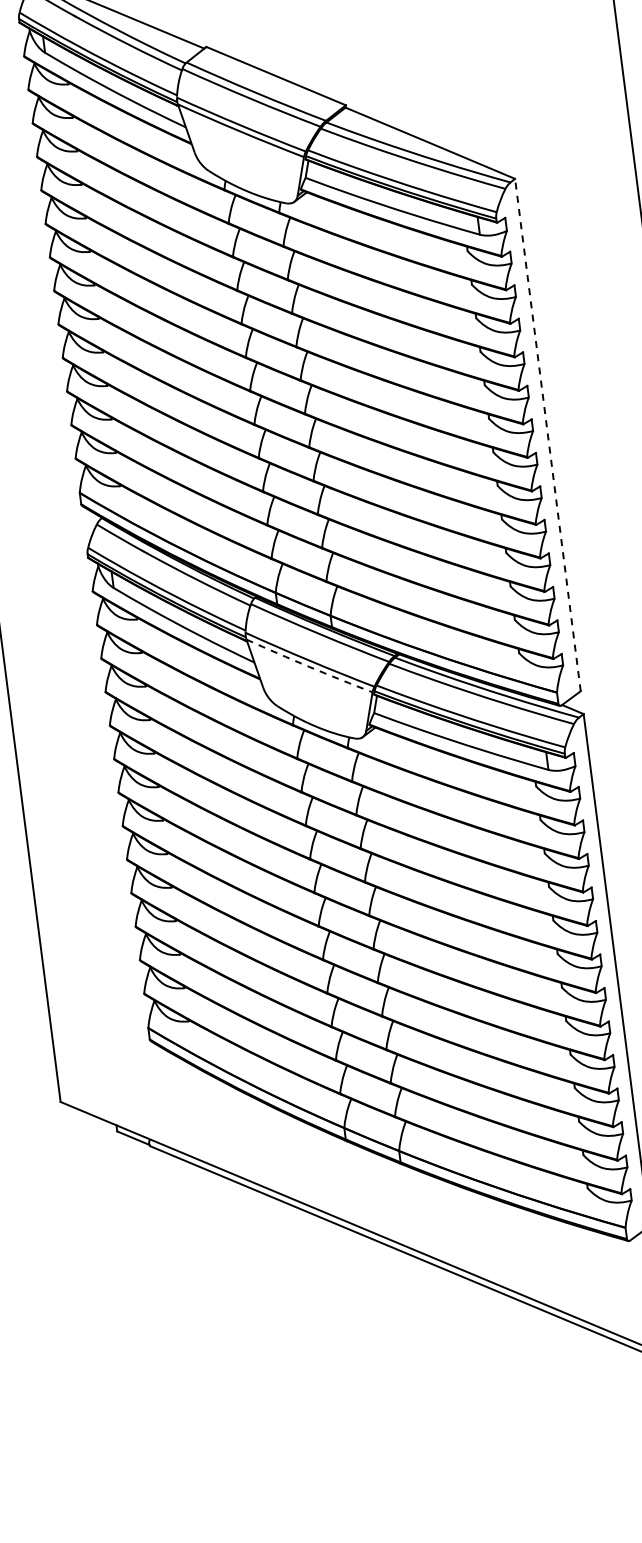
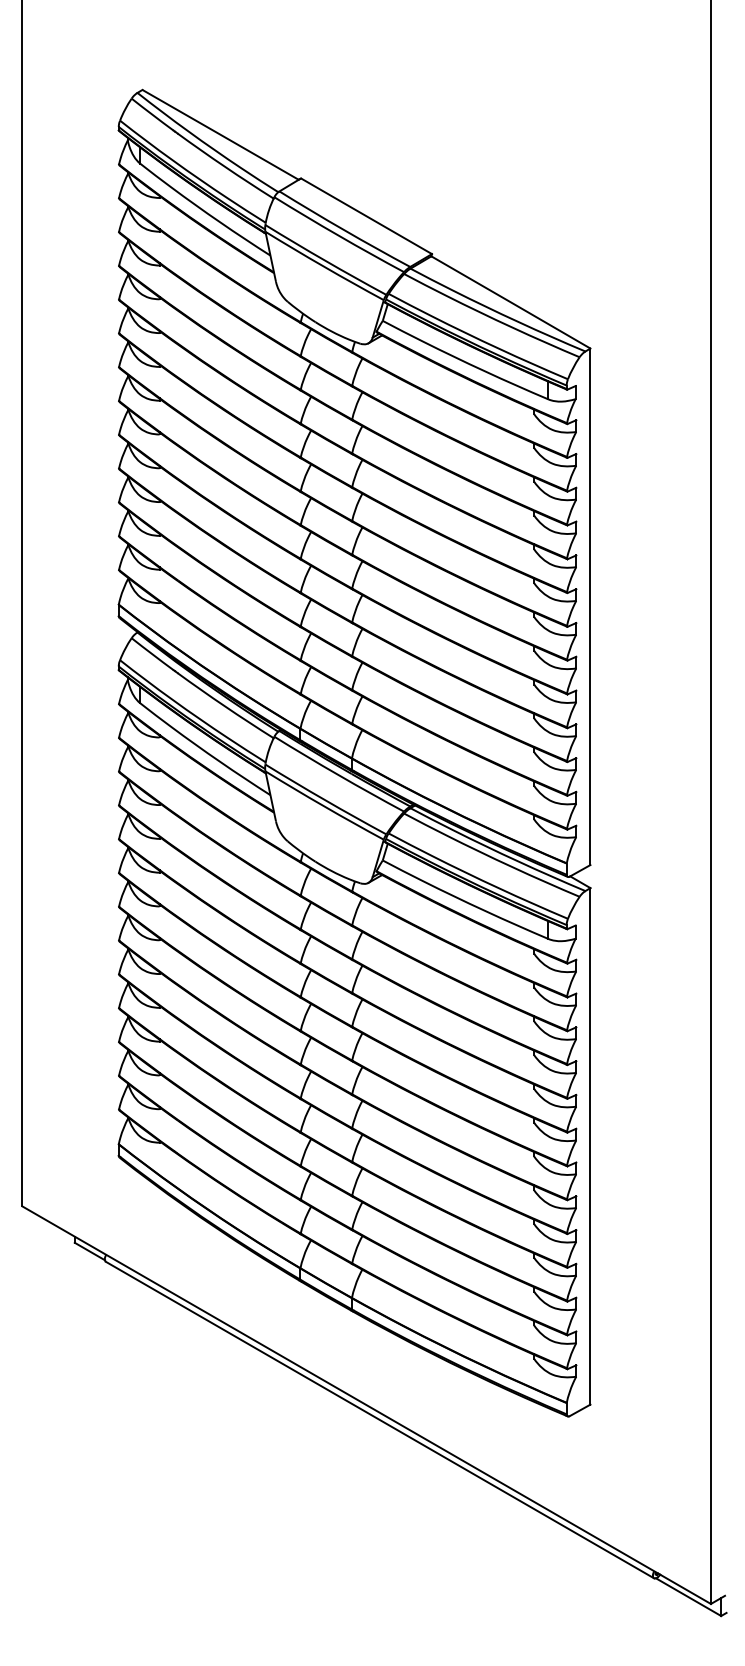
line: (547, 434) -> (590, 606), dashed -> solid
arc: (309, 666) -> (324, 806), dashed -> solid

